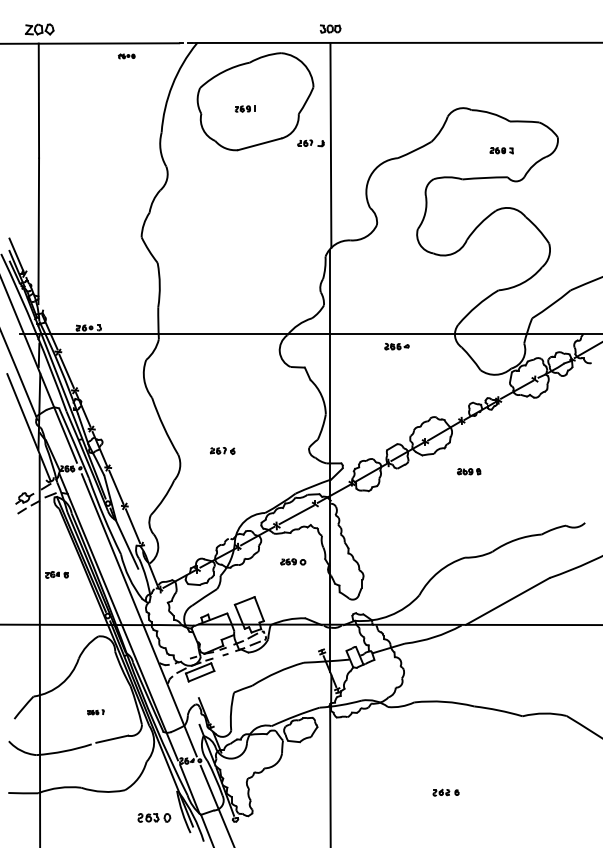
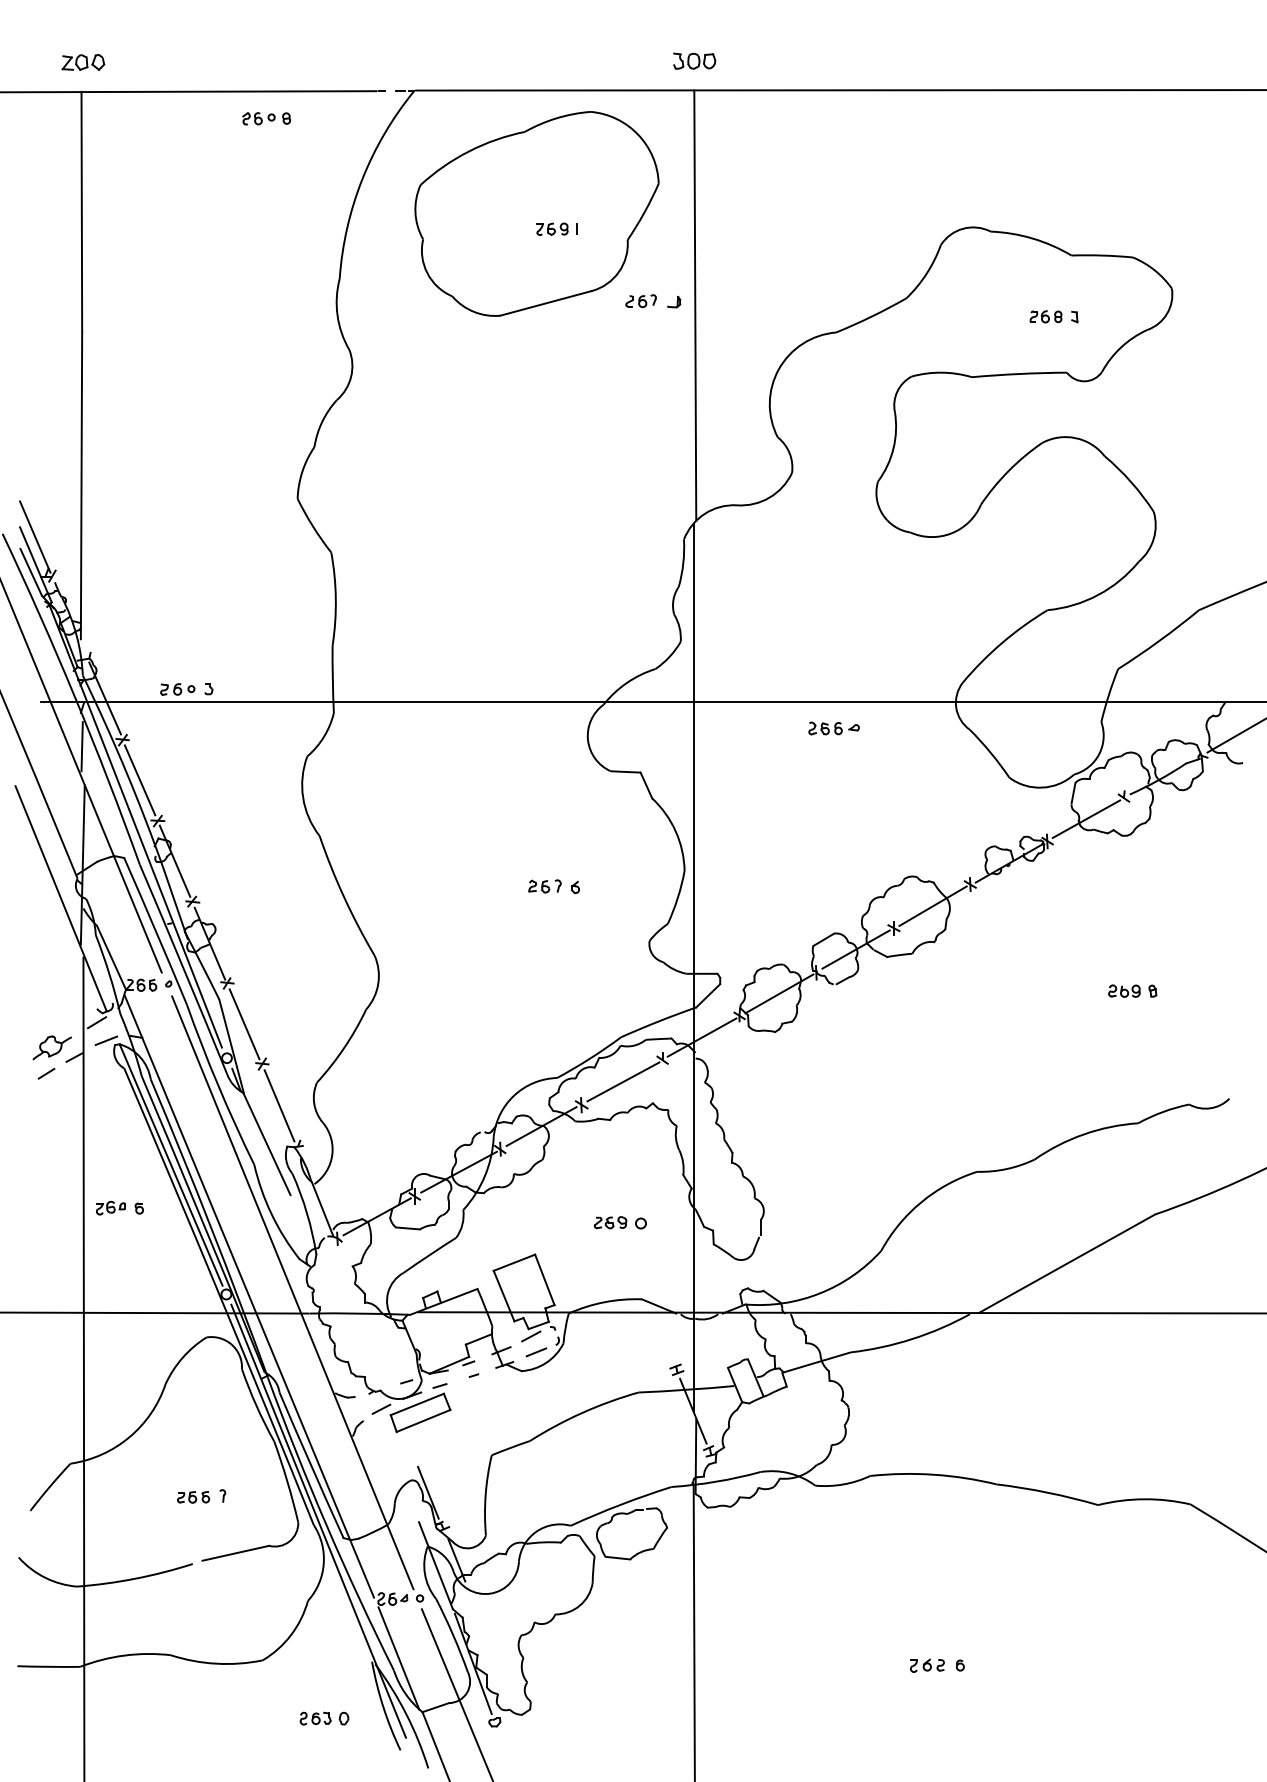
part: (39, 29) -> (83, 62), size x0.71
part: (126, 56) -> (265, 118), size x1.43
part: (244, 108) -> (555, 228), moved
part: (222, 450) -> (553, 885), moved
part: (469, 471) -> (1133, 990), moved
part: (293, 561) -> (620, 1221), moved
part: (95, 712) -> (200, 1497), size x1.43
part: (154, 817) -> (324, 1717), size x0.71

